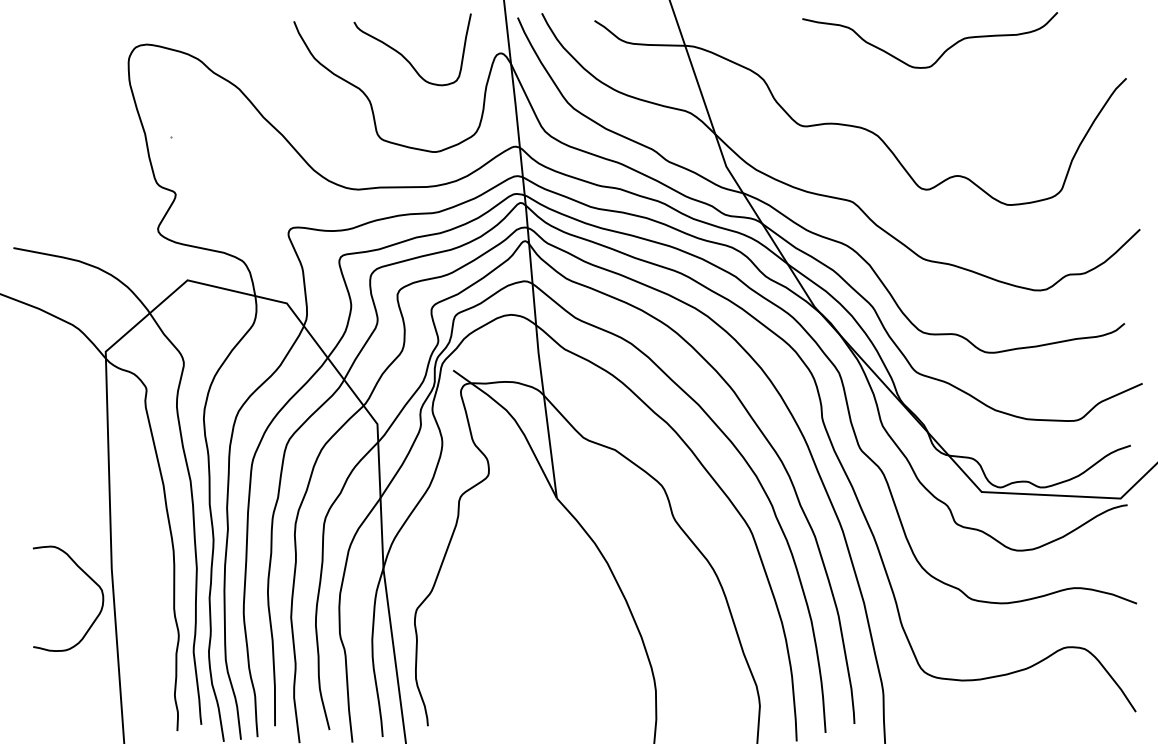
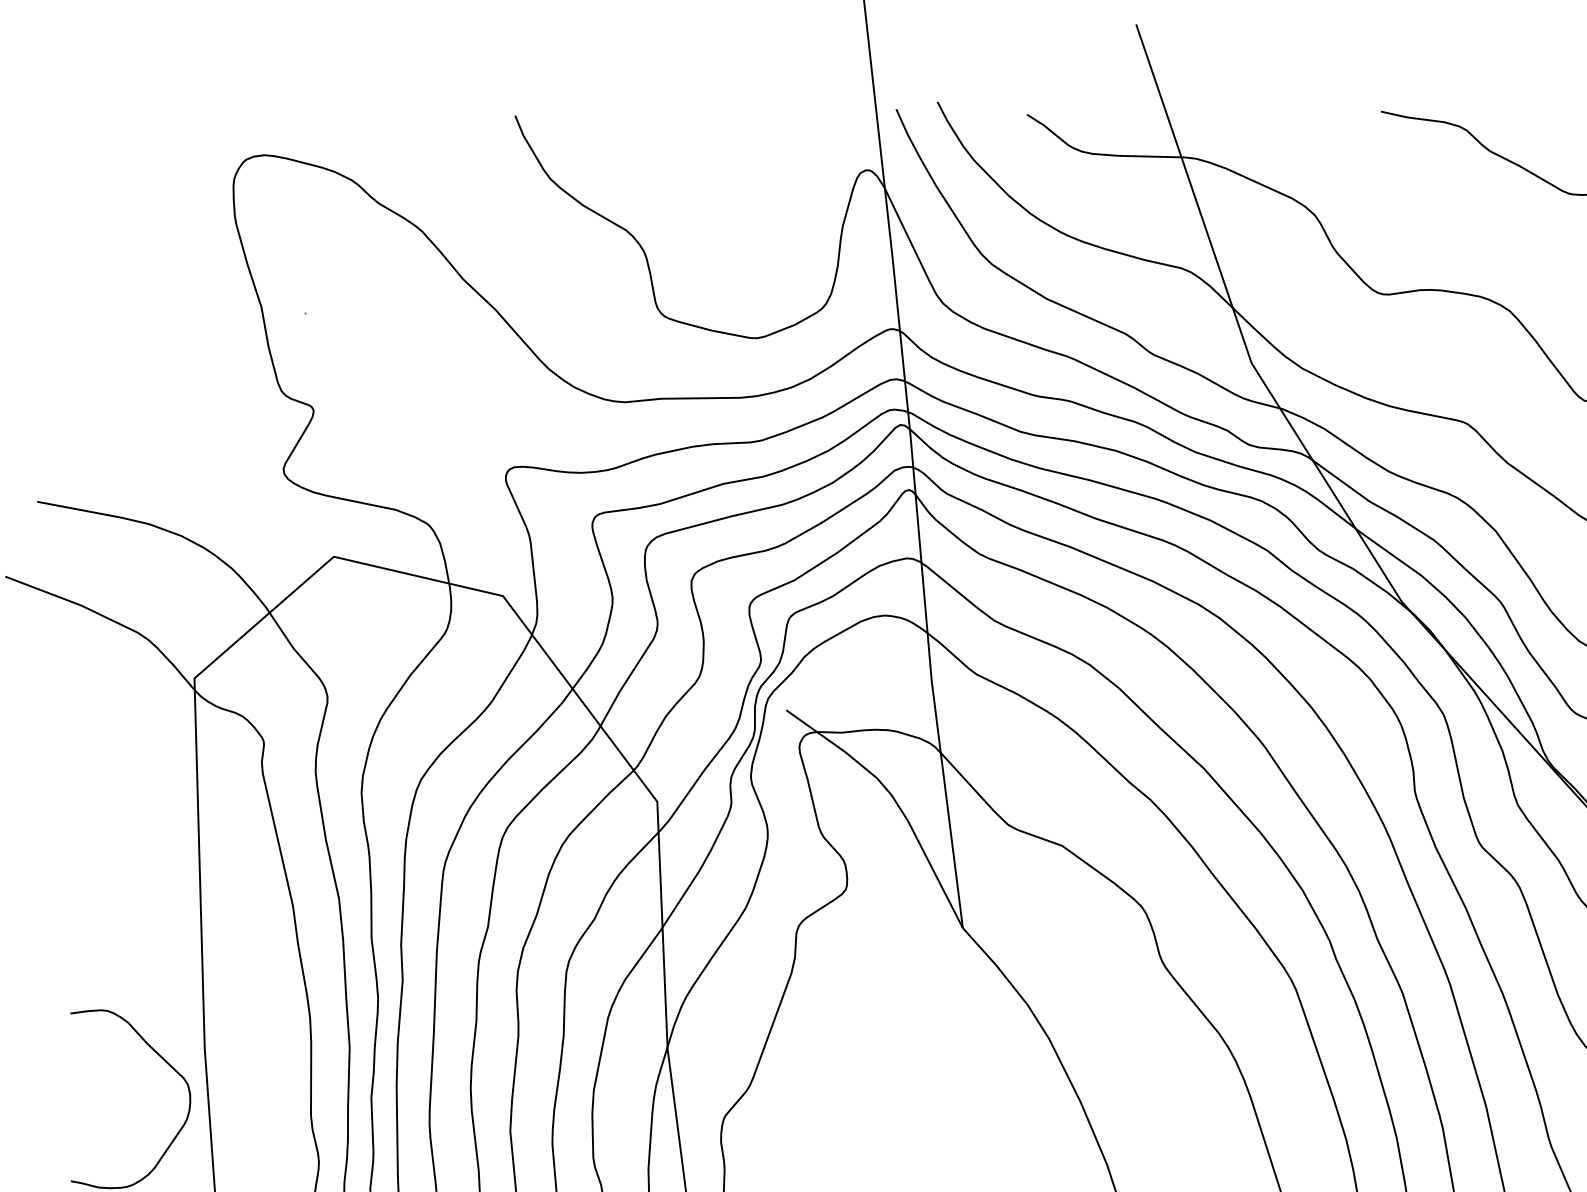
curve: (404, 56) -> (703, 175), removed

